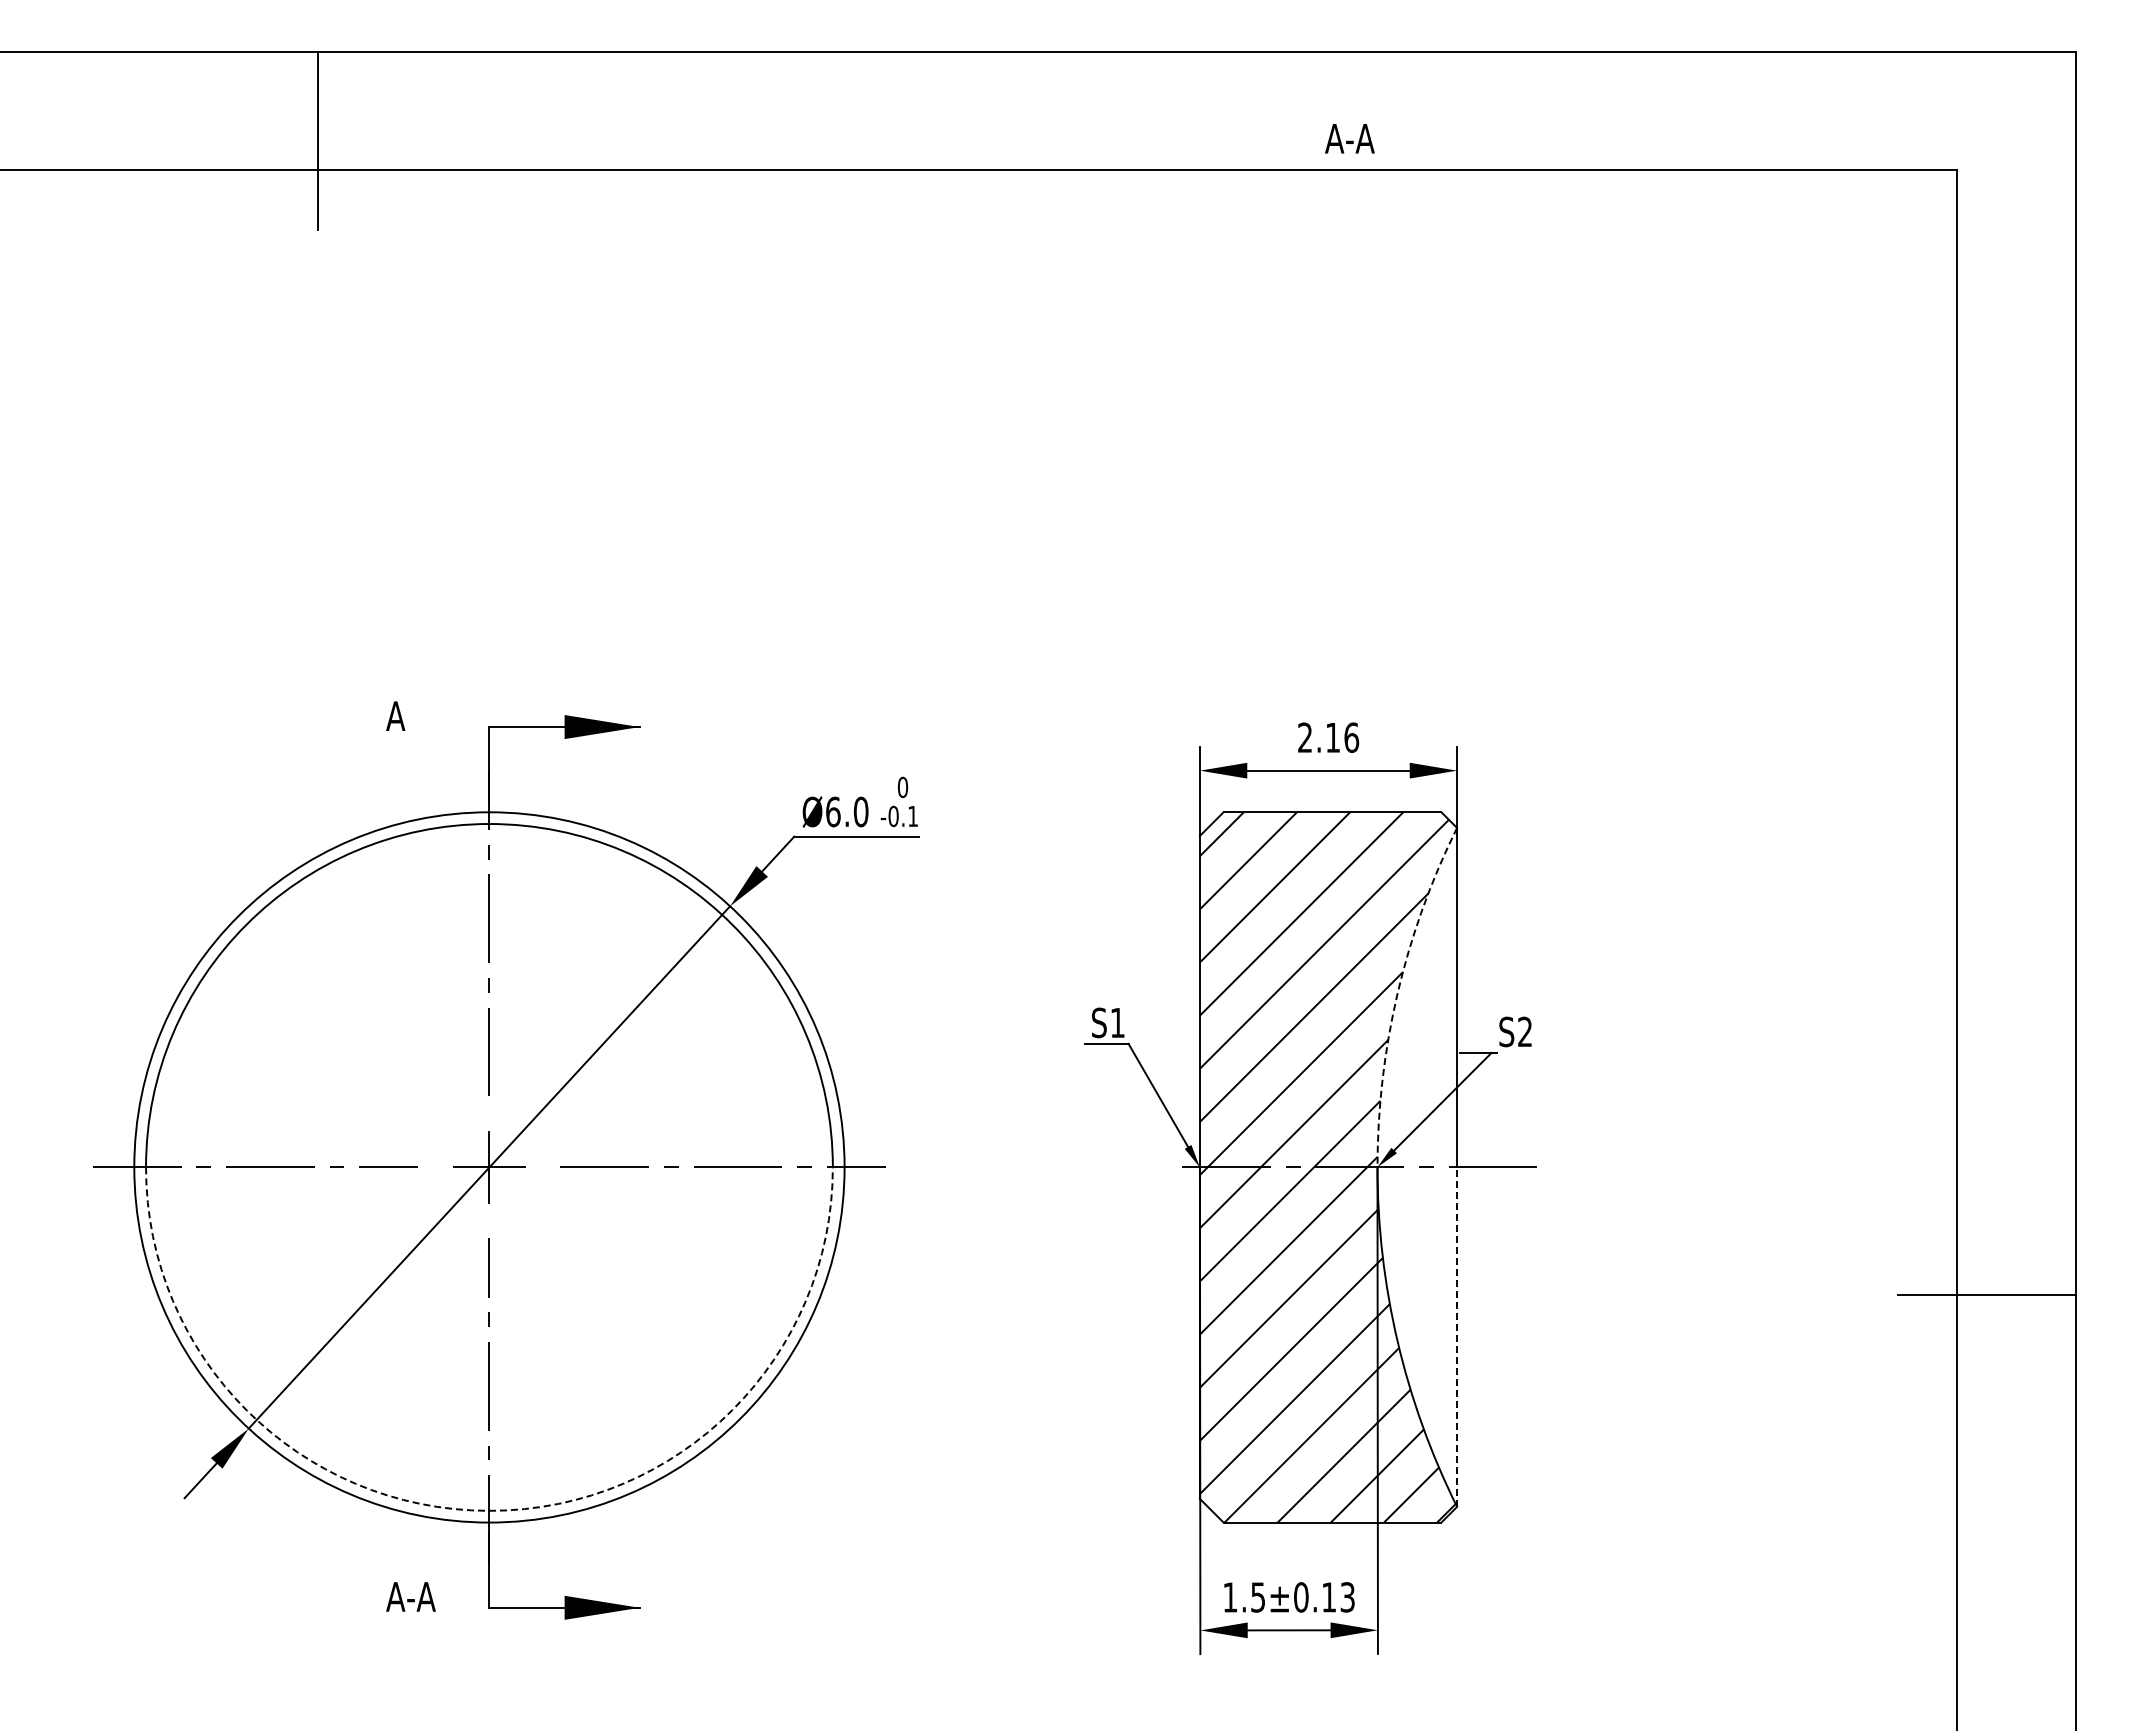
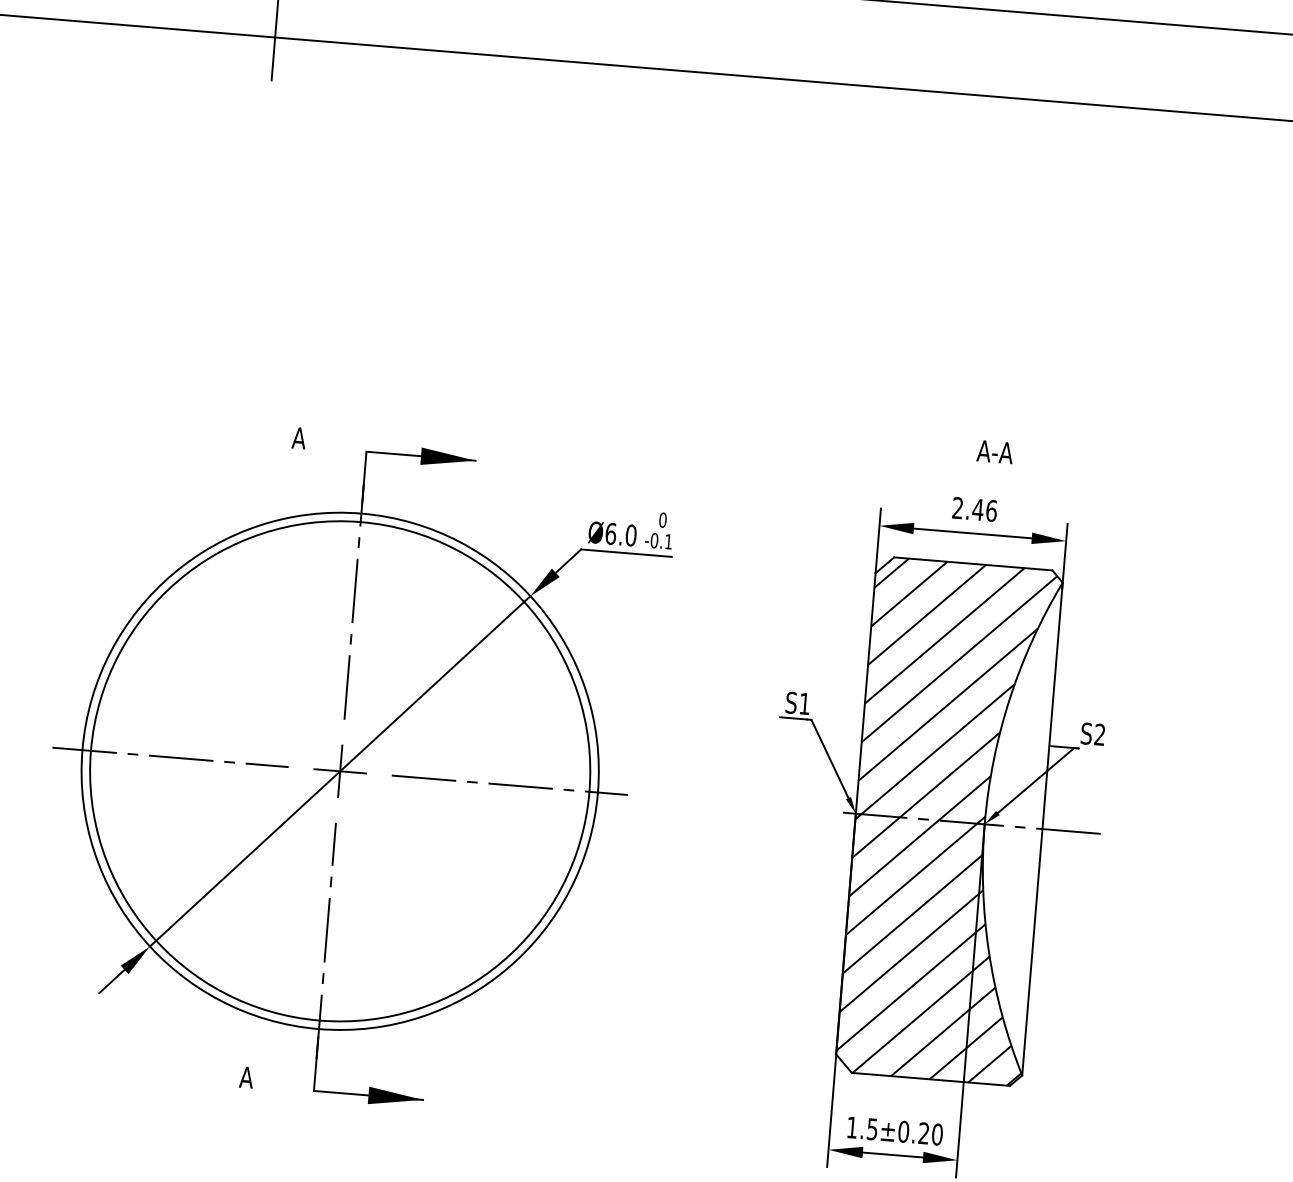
text: (1349, 138) -> (994, 451), moved
text: (1332, 737) -> (977, 509), 2.16 -> 2.46
arc: (1397, 993) -> (1009, 699), dashed -> solid
line: (1457, 1337) -> (1032, 952), dashed -> solid
arc: (489, 1510) -> (319, 1020), dashed -> solid
text: (421, 1596) -> (265, 1078), A-A -> A
text: (1338, 1597) -> (930, 1134), 1.5±0.13 -> 1.5±0.20

